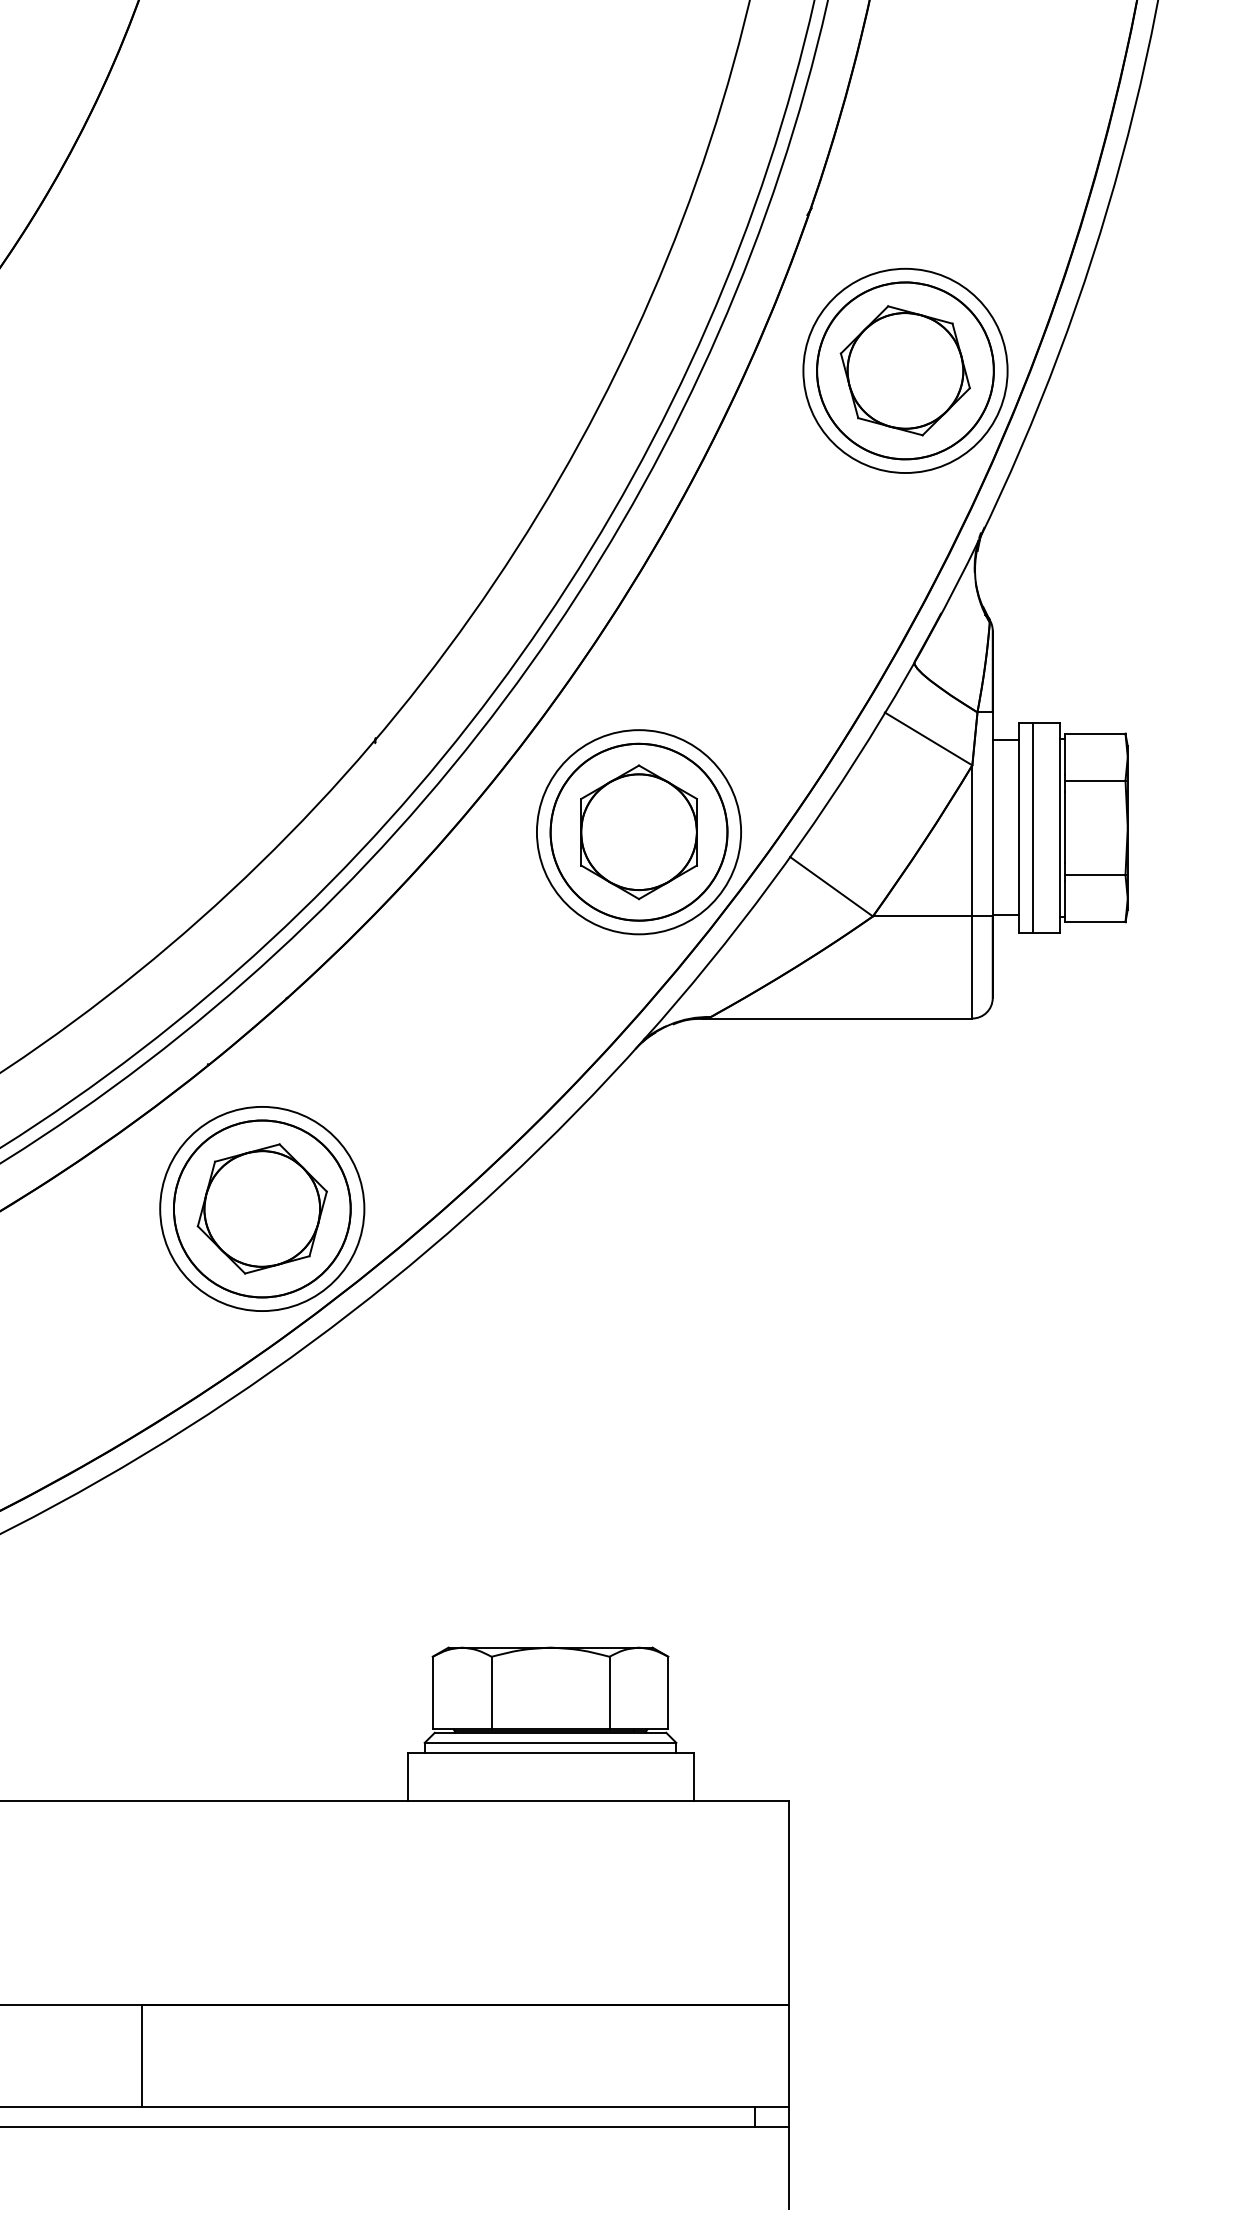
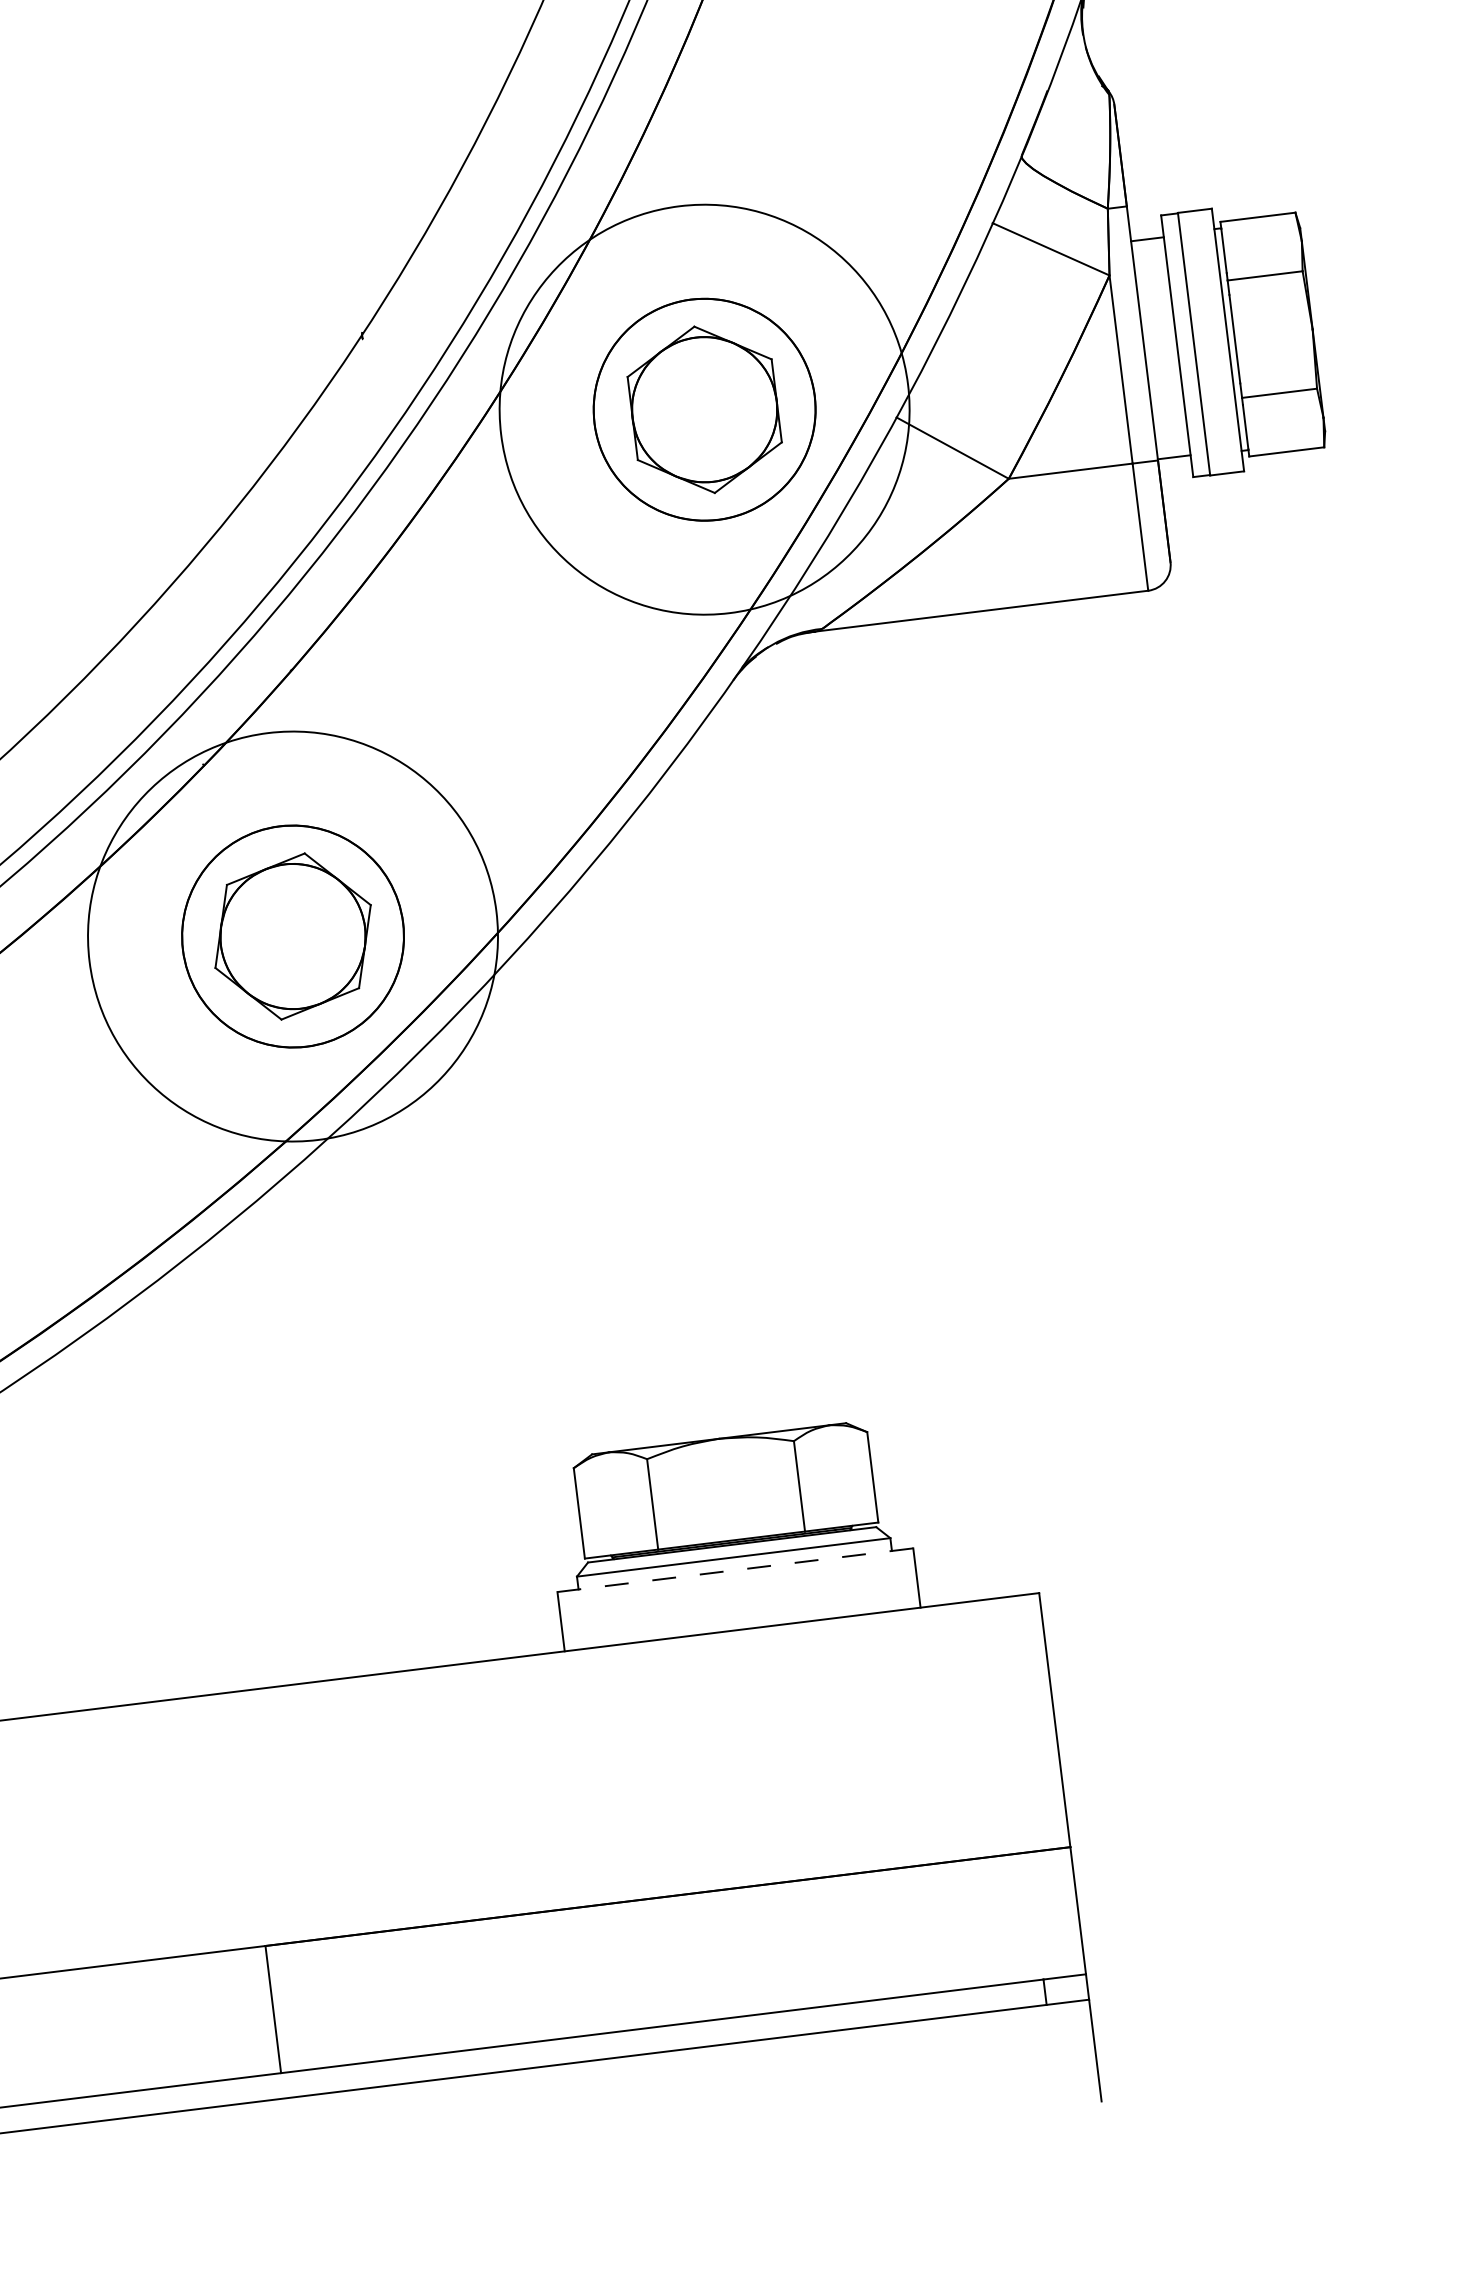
circle: (638, 832) -> (703, 410), size x1.6
circle: (262, 1208) -> (293, 935), size x1.6
line: (550, 1753) -> (735, 1570), solid -> dashed

